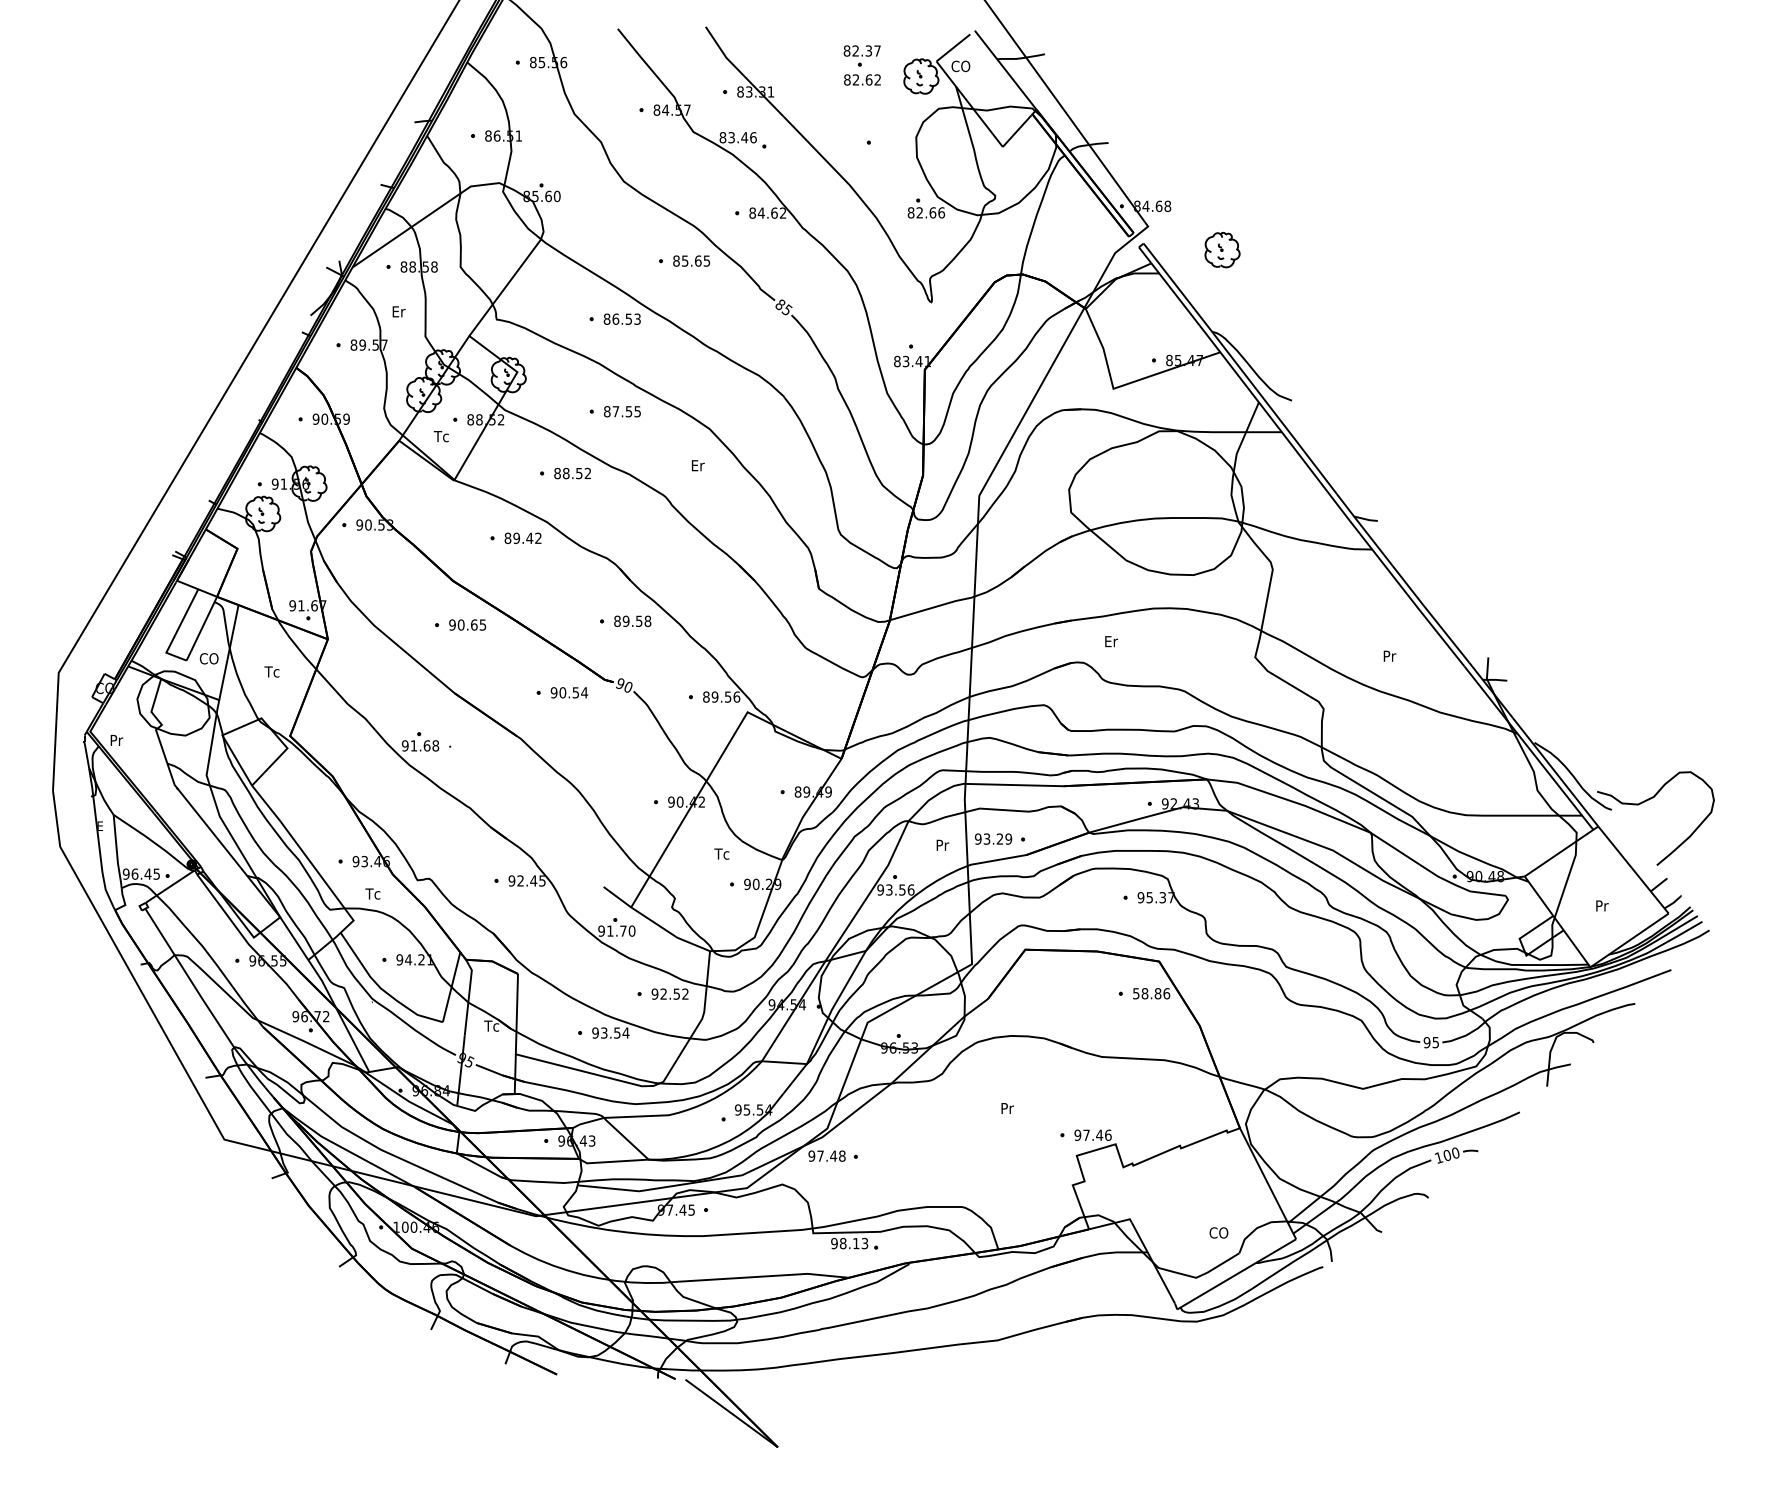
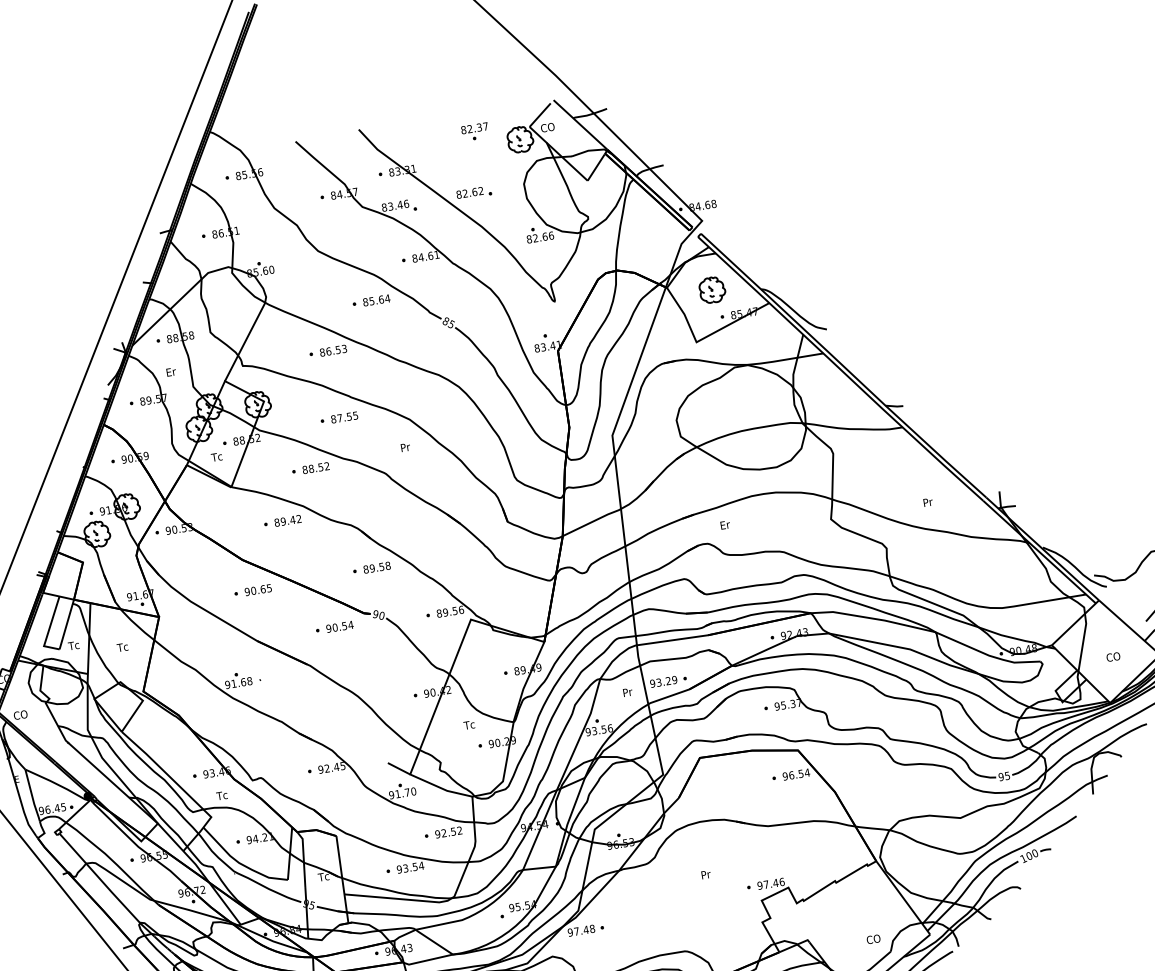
text: (862, 79) -> (469, 192), moved
text: (782, 212) -> (436, 254), 84.62 -> 84.61
part: (1222, 250) -> (712, 290), moved
text: (706, 260) -> (387, 298), 85.65 -> 85.64
text: (698, 465) -> (405, 447), Er -> Pr
text: (208, 658) -> (75, 645), CO -> Tc
text: (119, 740) -> (20, 715), Pr -> CO
text: (1604, 905) -> (1112, 656), Pr -> CO
text: (1151, 993) -> (796, 774), 58.86 -> 96.54

